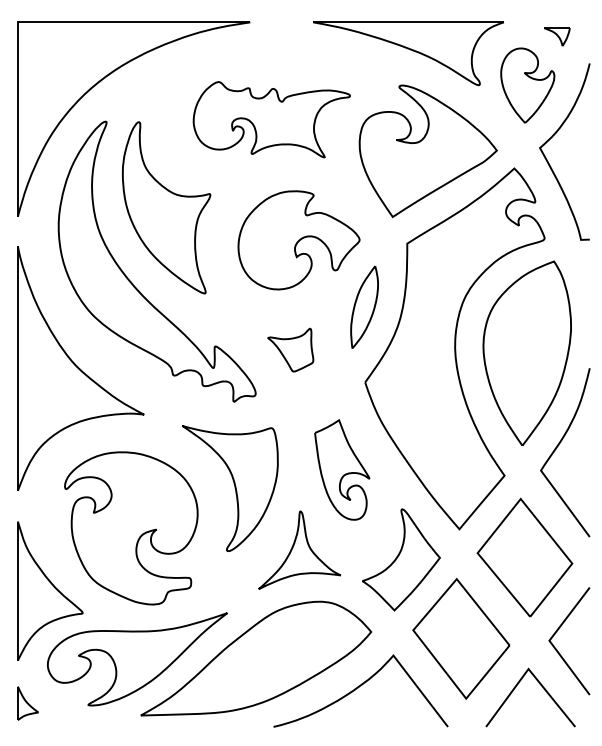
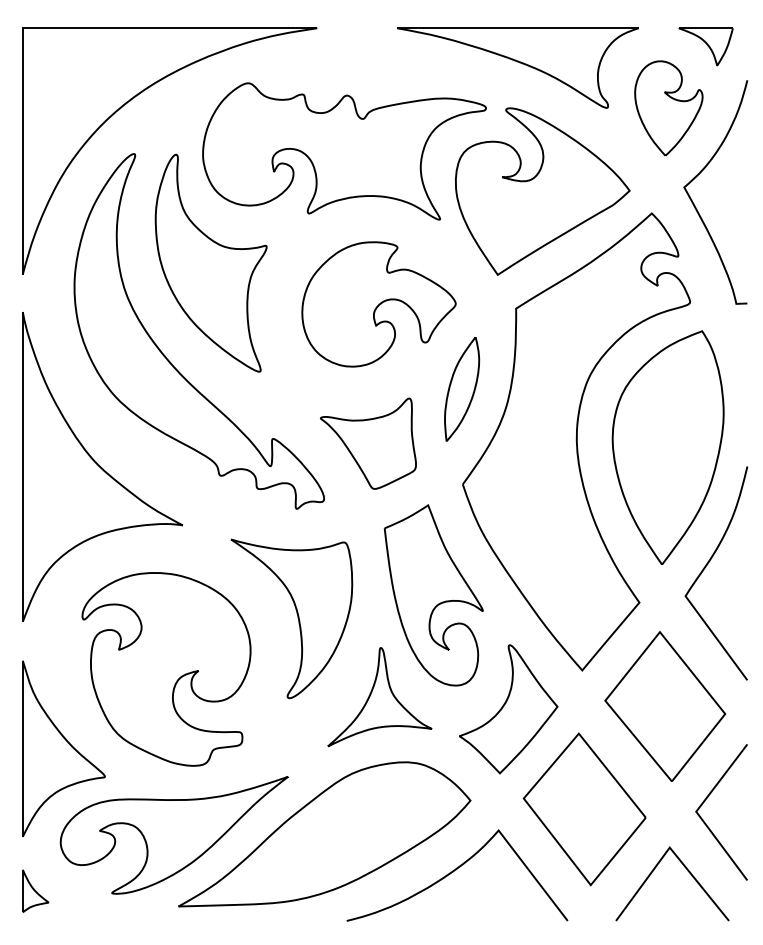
part: (557, 36) -> (706, 46), size x1.67
part: (271, 119) -> (344, 151), size x1.43
part: (290, 349) -> (368, 442), size x1.67
part: (341, 469) -> (432, 594), size x1.43

